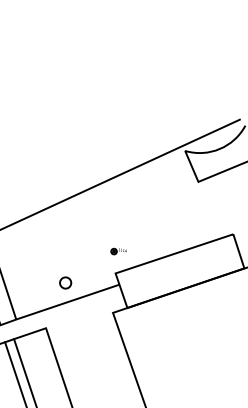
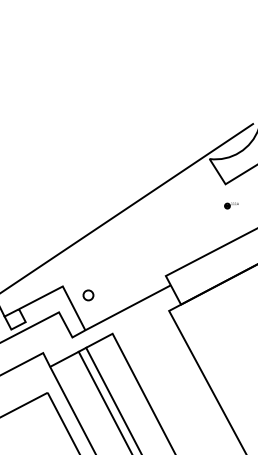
part: (118, 251) -> (231, 205), moved
part: (65, 283) -> (88, 295), moved

